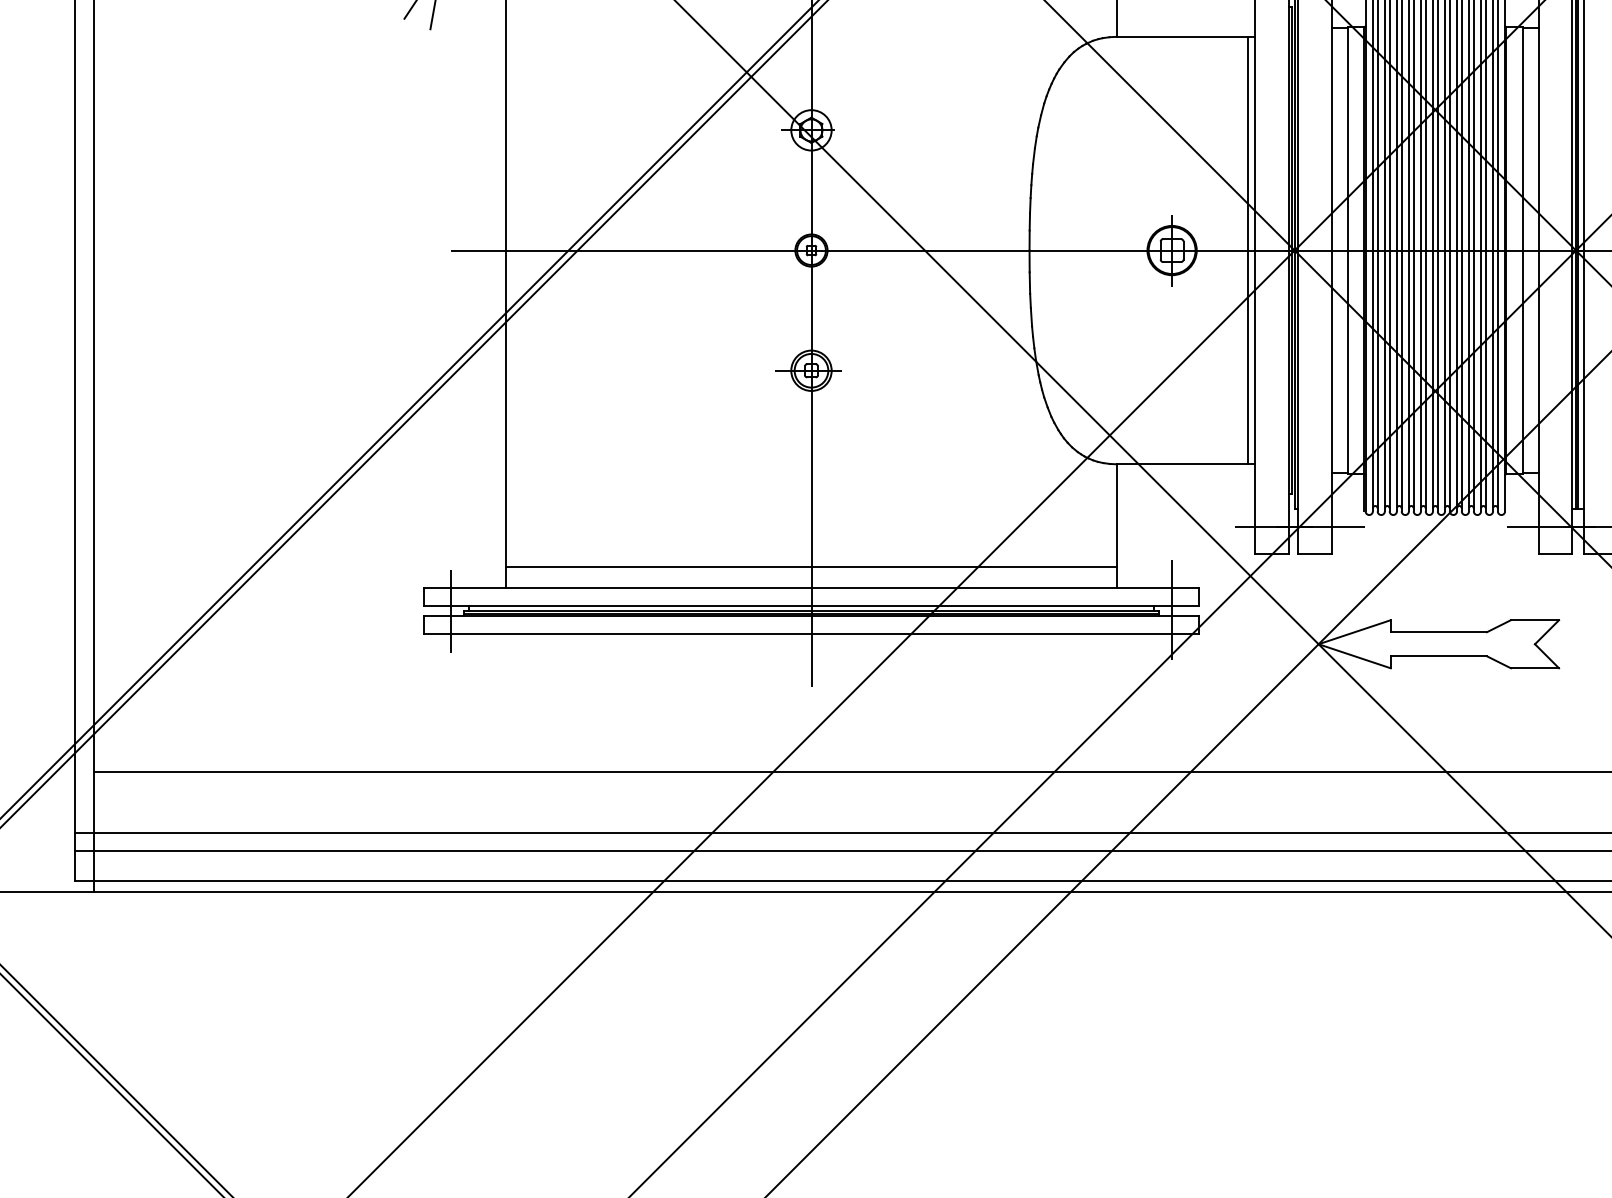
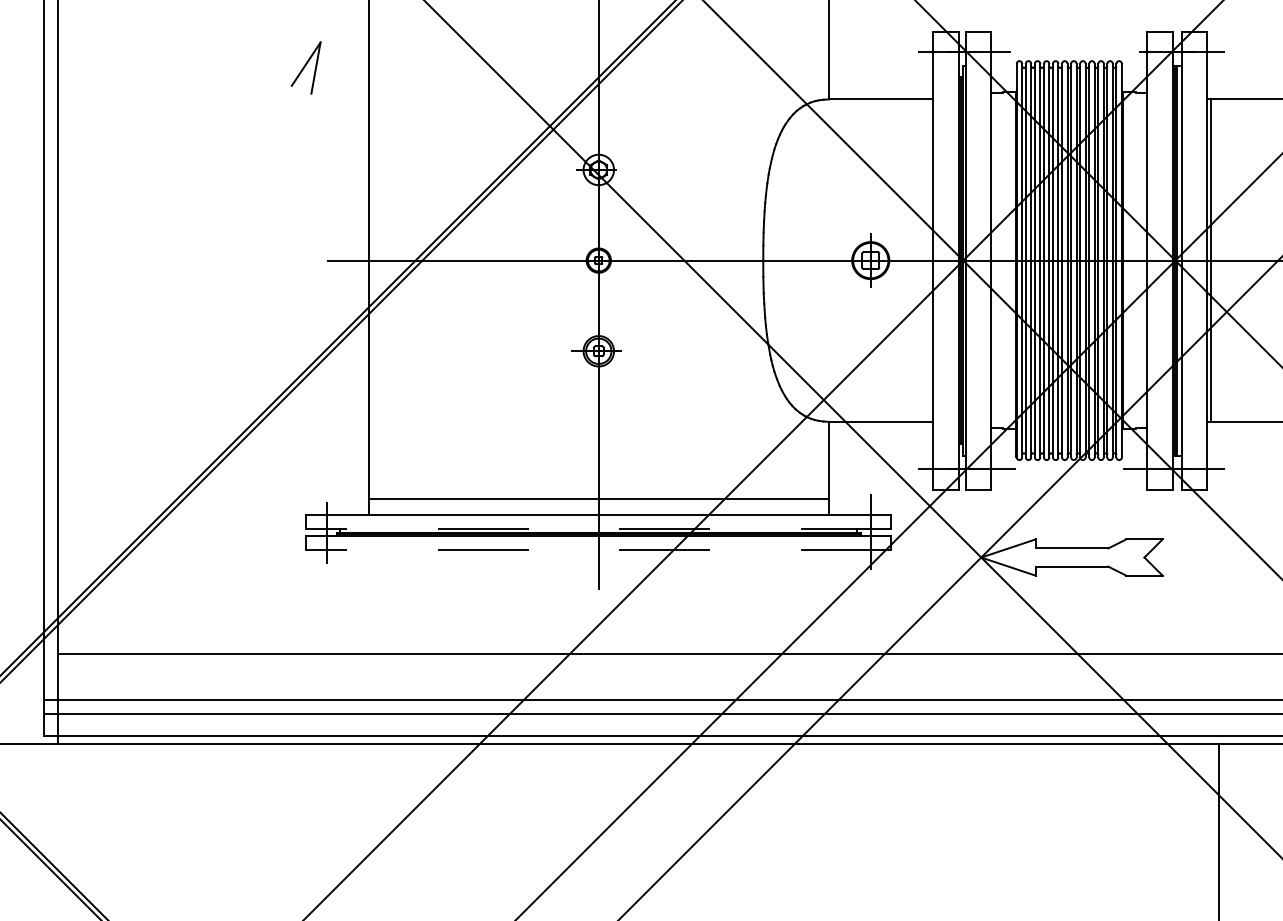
line: (1247, 250) -> (927, 260), removed
line: (1348, 250) -> (1003, 260), removed
line: (1523, 250) -> (1135, 260), removed
line: (811, 605) -> (598, 528), solid -> dashed
line: (811, 633) -> (598, 549), solid -> dashed

